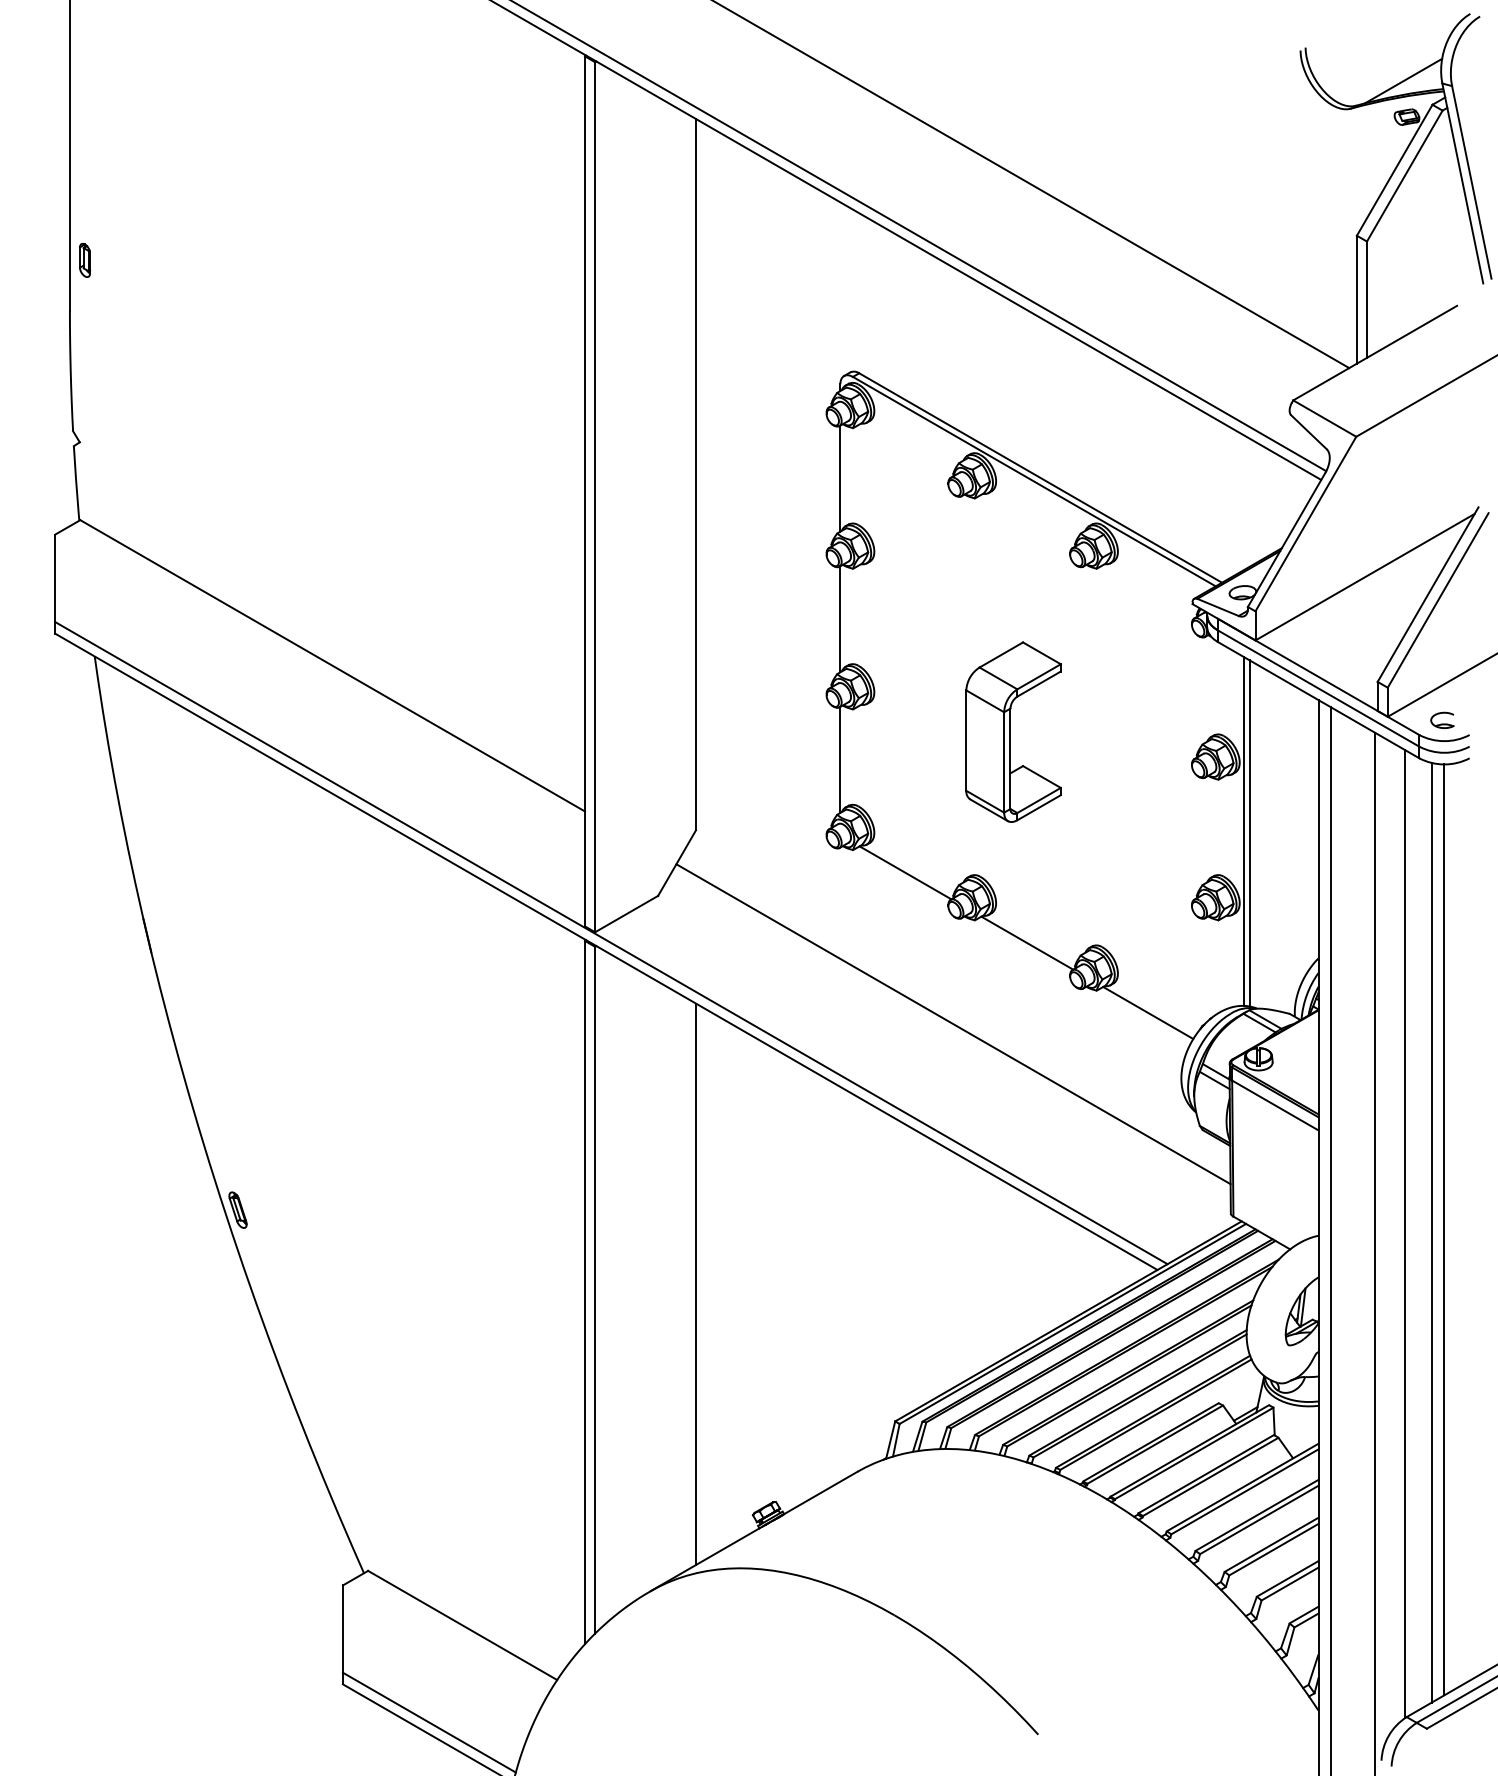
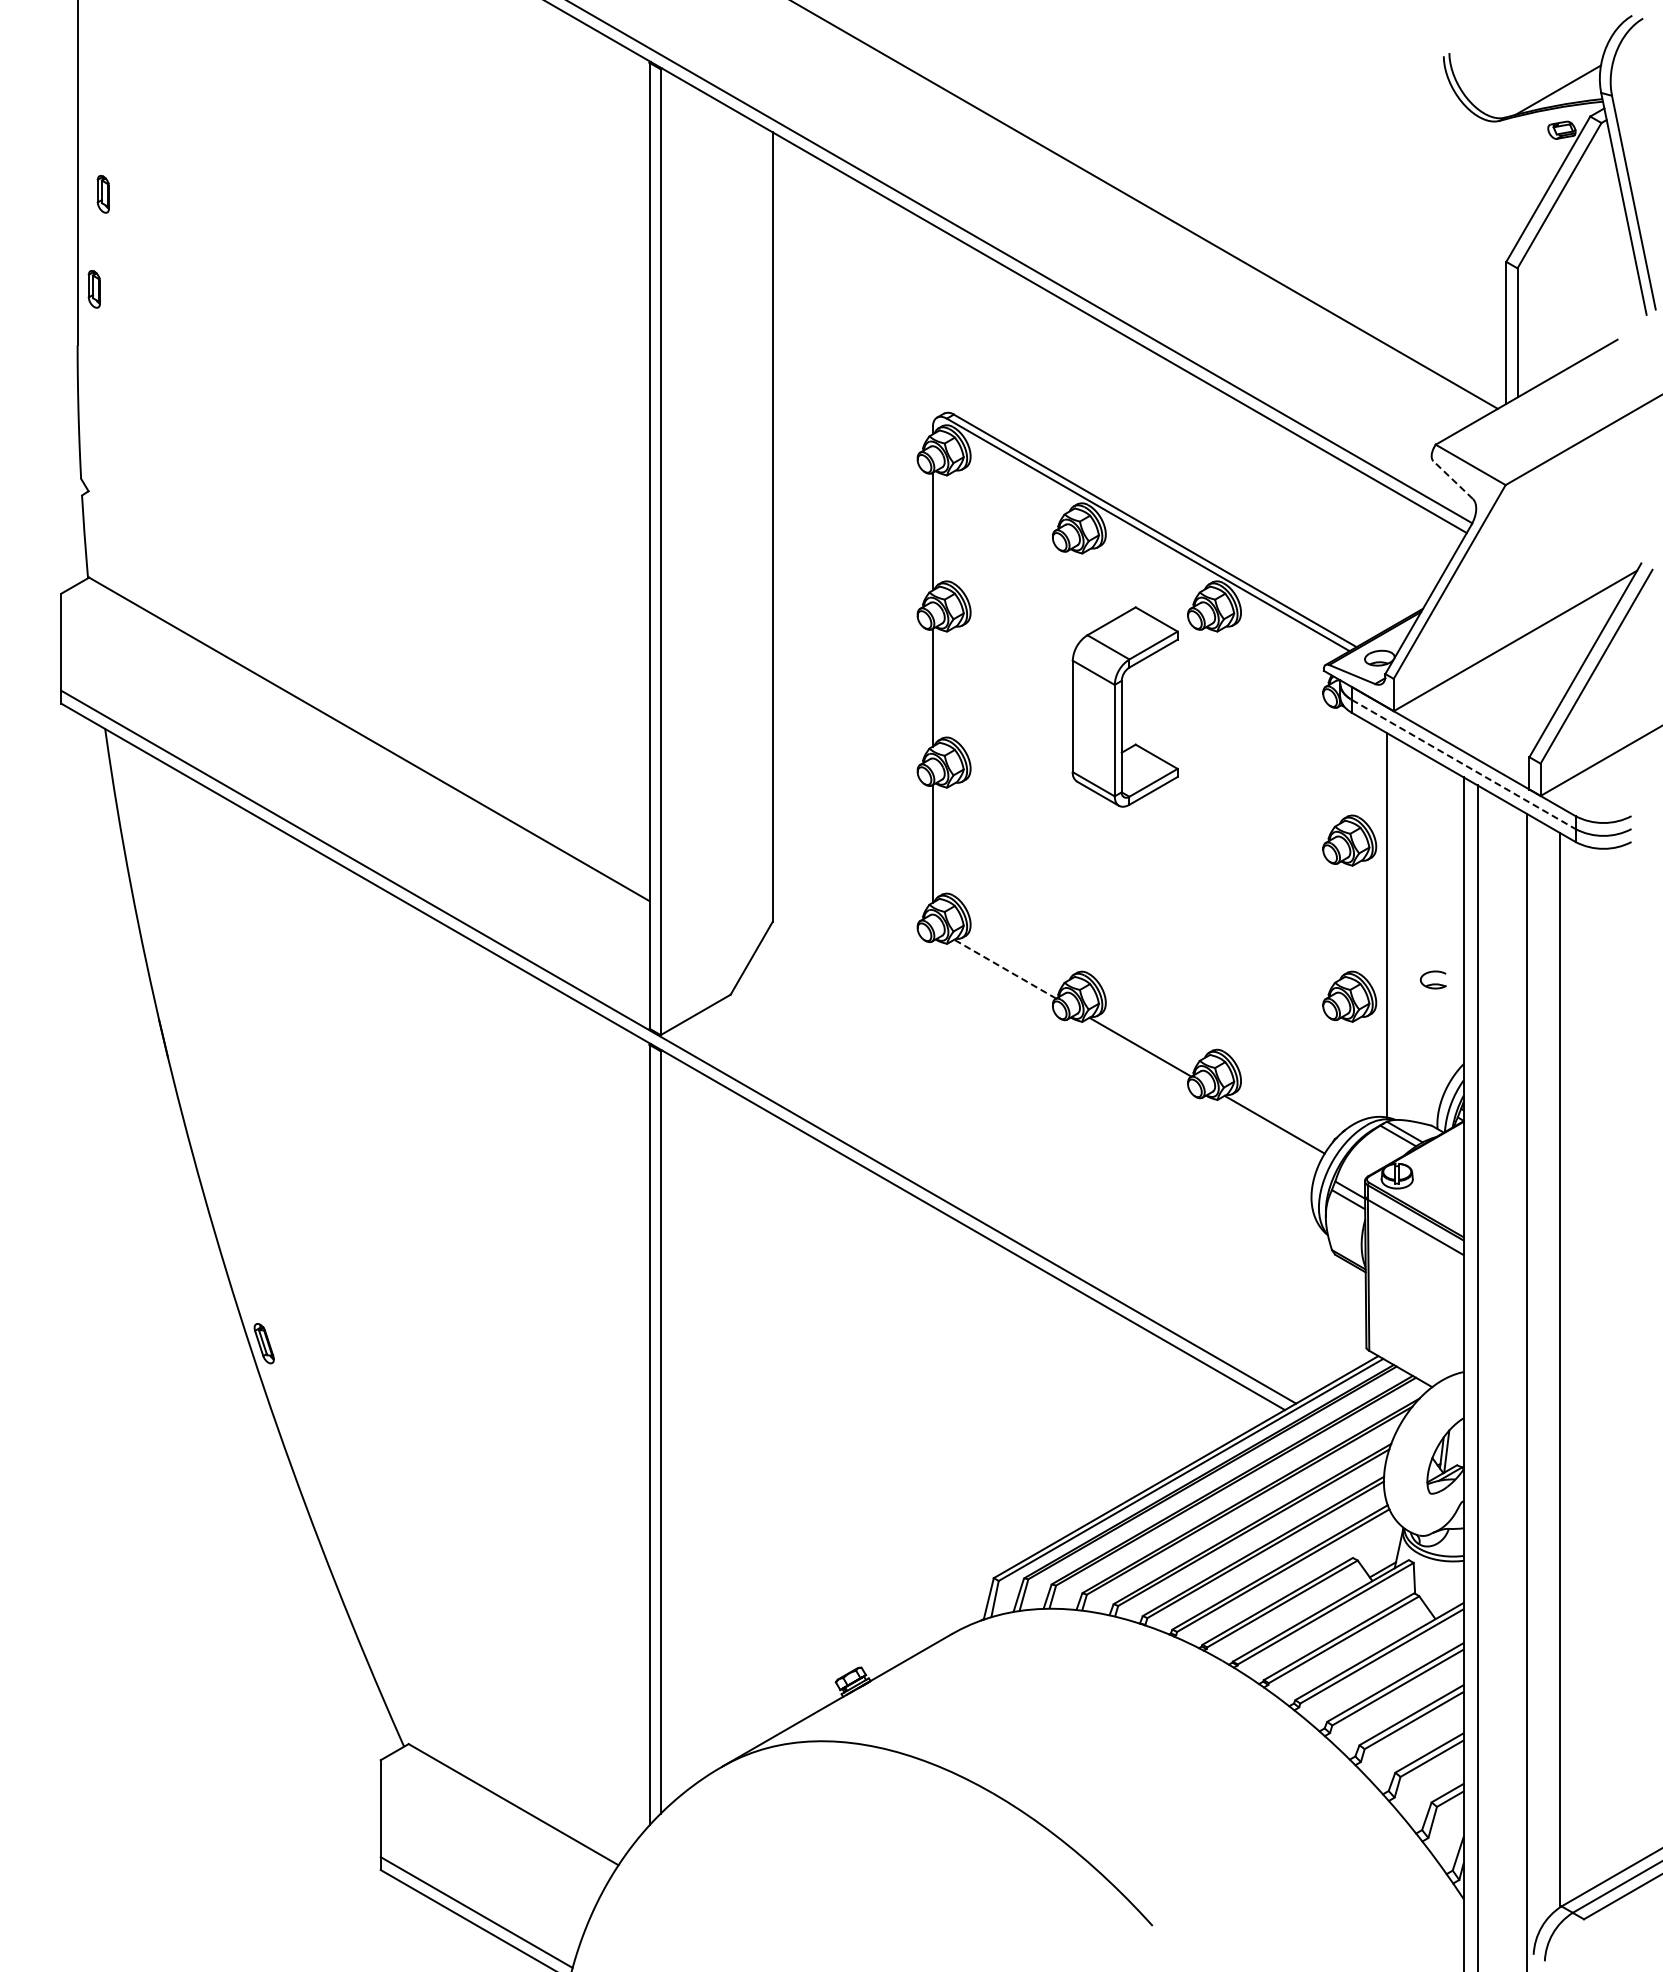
part: (92, 175) -> (102, 194), added
line: (1308, 431) -> (1452, 479), solid -> dashed
line: (1319, 688) -> (1464, 764), solid -> dashed
part: (1441, 720) -> (1432, 979), moved
part: (1012, 731) -> (1124, 706), moved
line: (1243, 830) -> (1380, 922), removed
line: (905, 873) -> (1005, 969), solid -> dashed
line: (953, 1023) -> (1058, 1136), removed
line: (1444, 1229) -> (1603, 1365), removed
line: (1431, 1232) -> (1589, 1368), removed
line: (695, 1283) -> (772, 1425), removed

